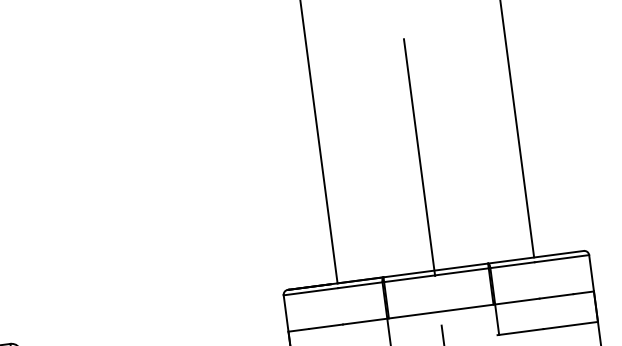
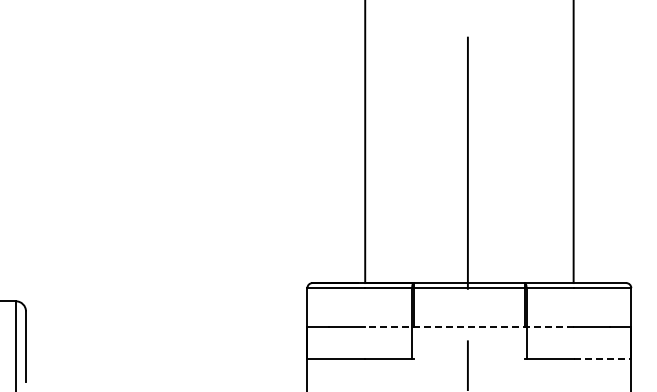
line: (440, 311) -> (468, 326), solid -> dashed
line: (570, 325) -> (602, 358), solid -> dashed

